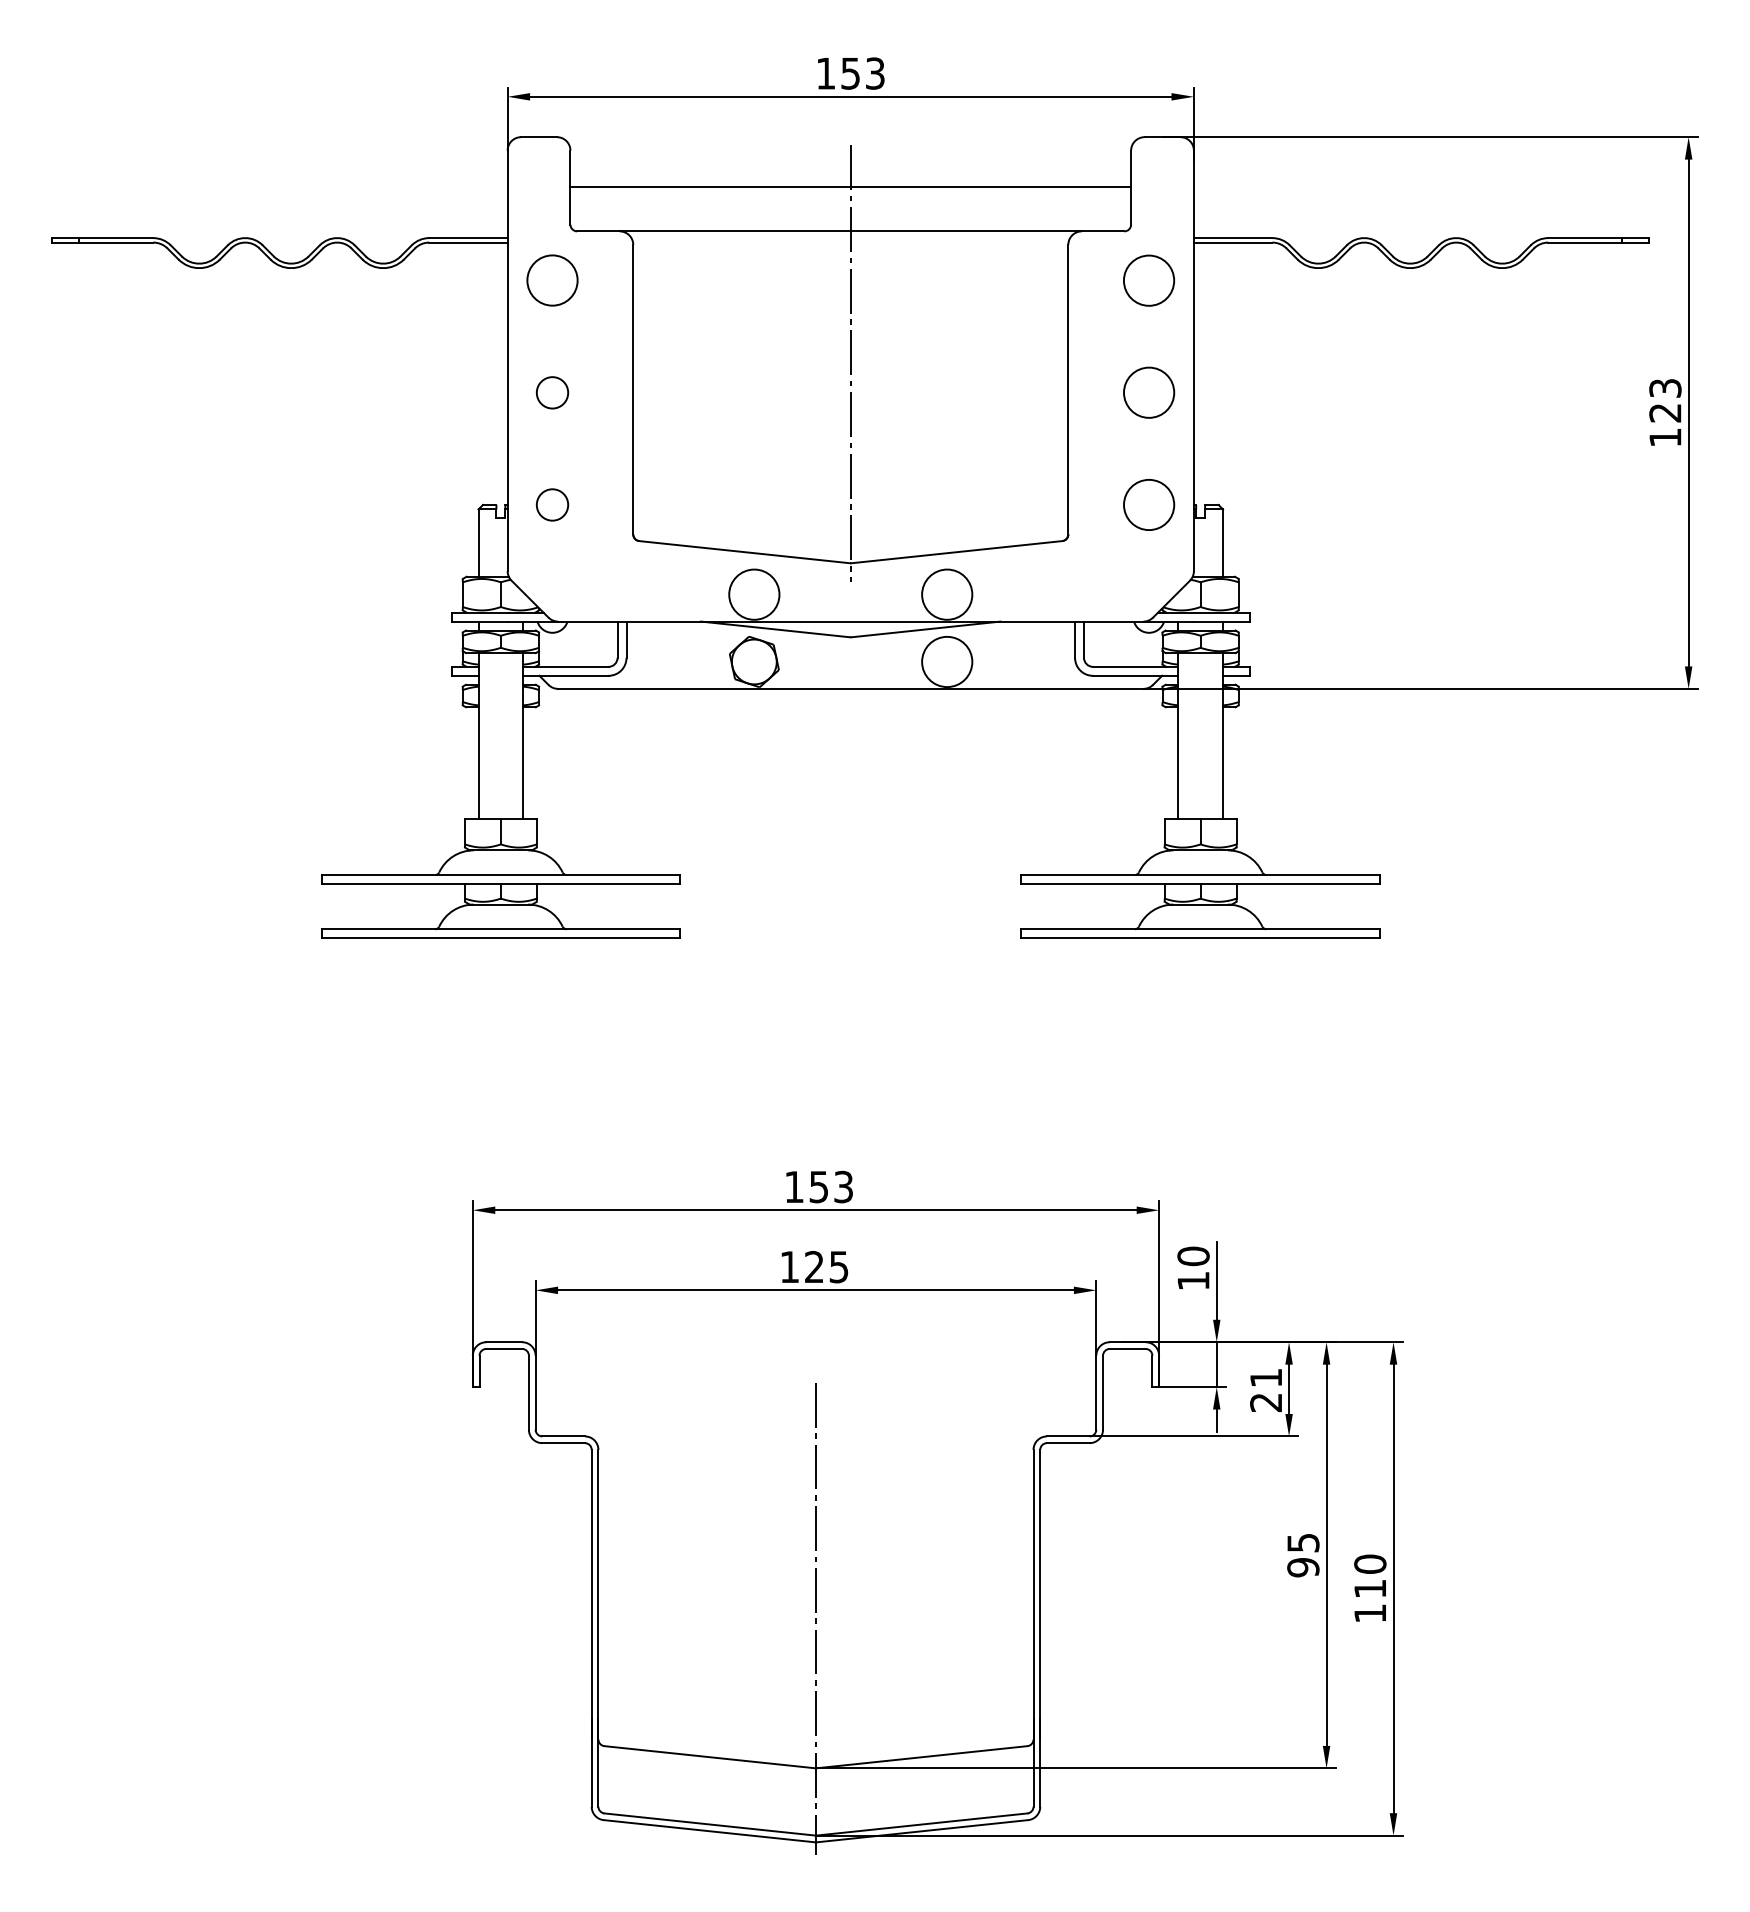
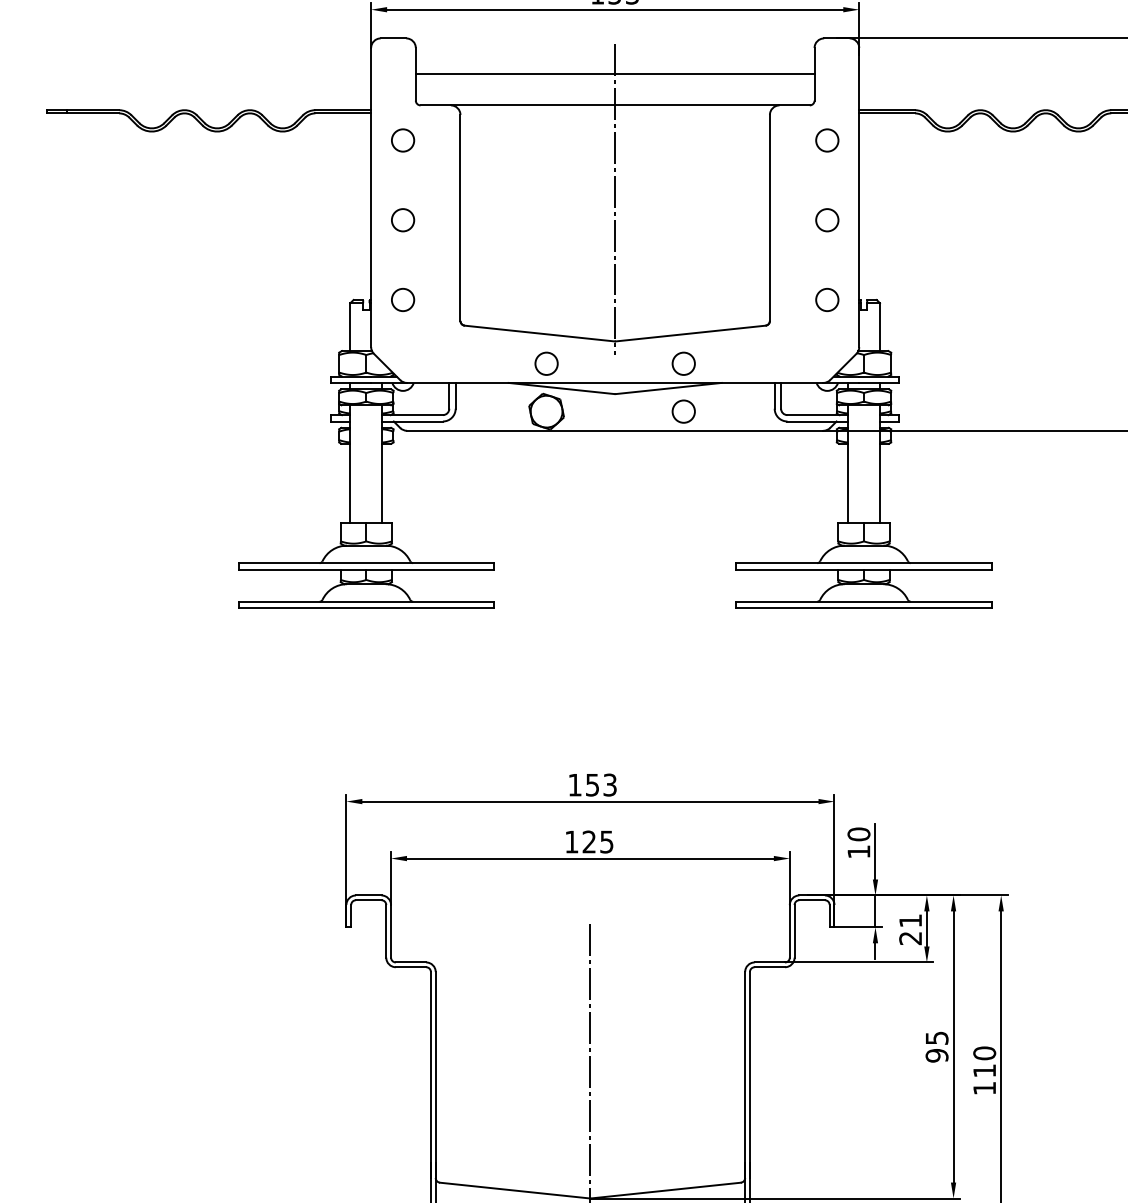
circle: (552, 280) -> (403, 140), size x0.62
circle: (1148, 280) -> (826, 140), size x0.62
circle: (1148, 392) -> (826, 220), size x0.62
circle: (1148, 504) -> (826, 299), size x0.62
circle: (754, 594) -> (546, 363), size x0.62
circle: (946, 594) -> (683, 363), size x0.62
circle: (946, 661) -> (683, 411), size x0.62

